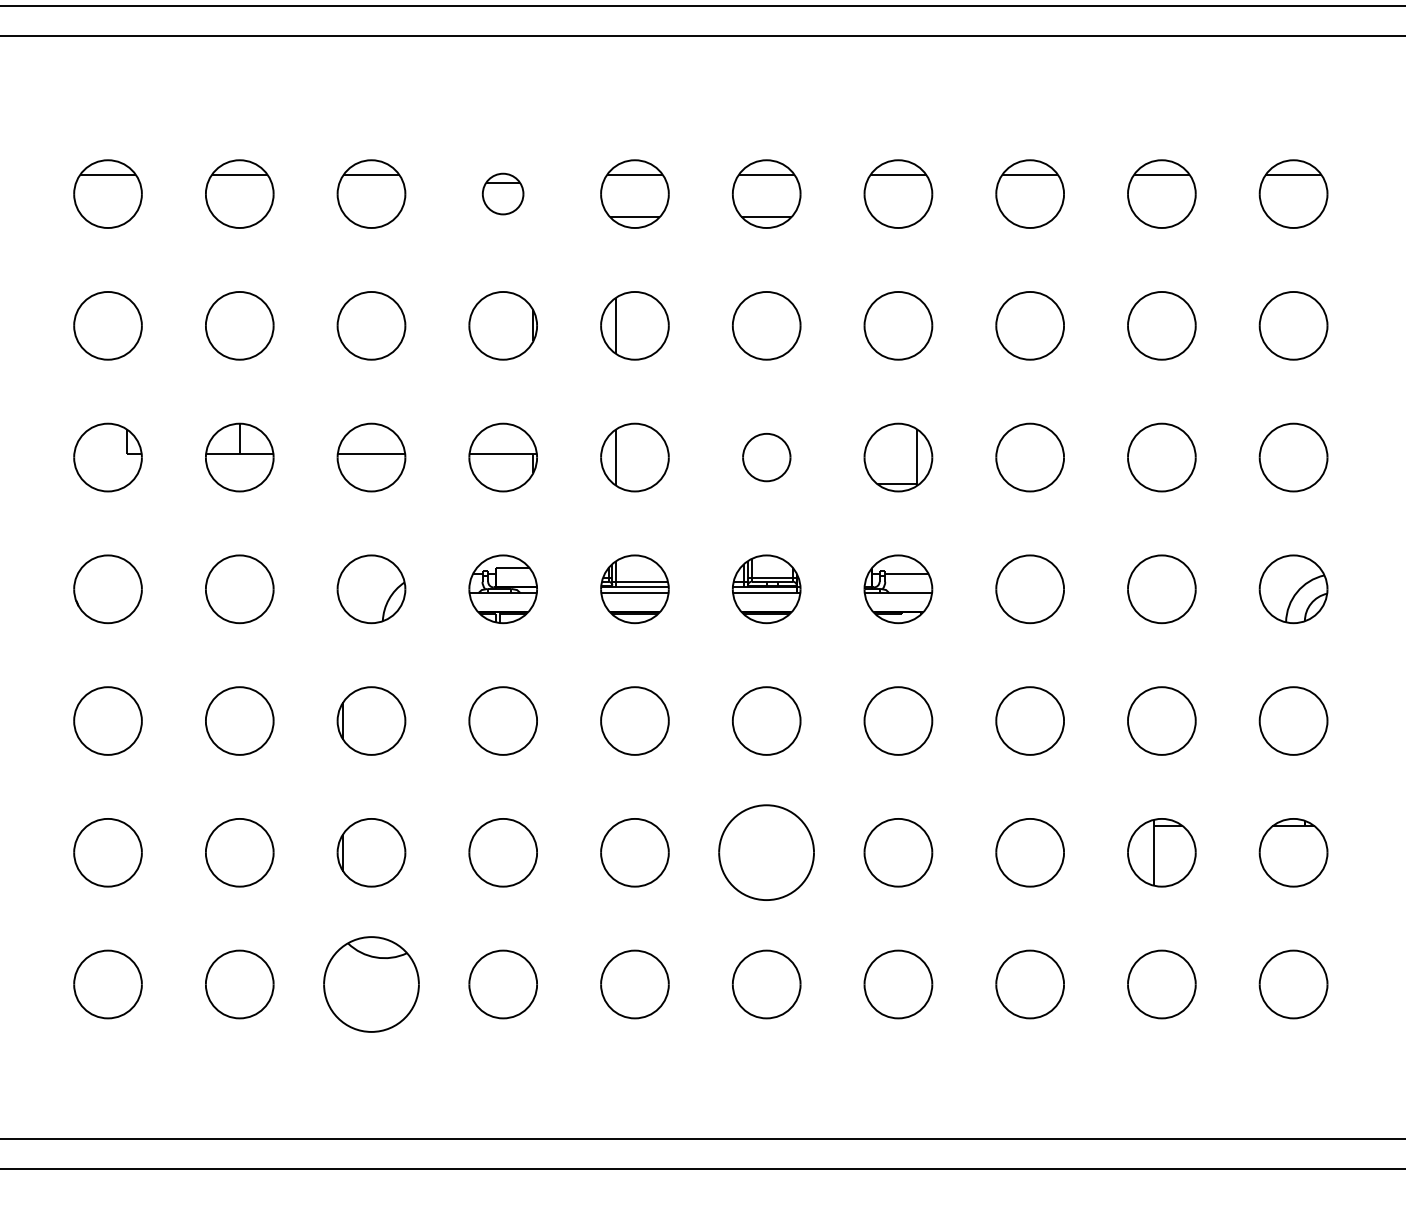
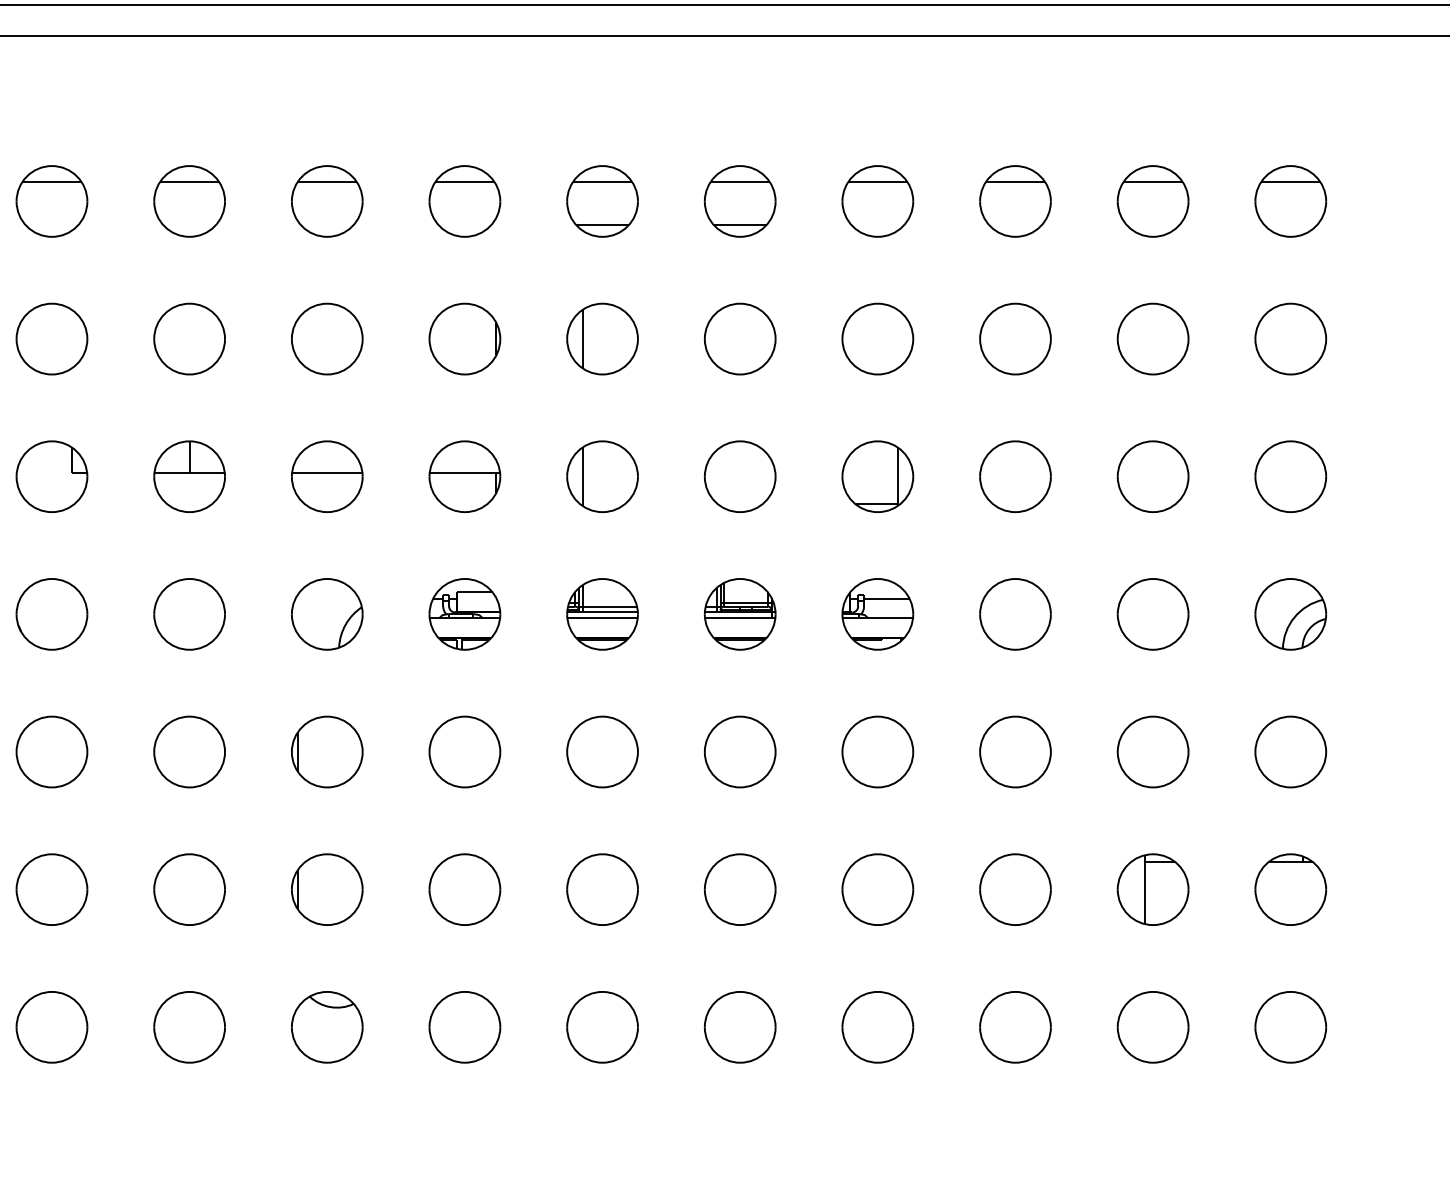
part: (502, 193) -> (464, 200), size x1.67
part: (766, 457) -> (740, 476), size x1.43
part: (766, 852) -> (740, 889), size x0.71
part: (371, 984) -> (327, 1027), size x0.71

